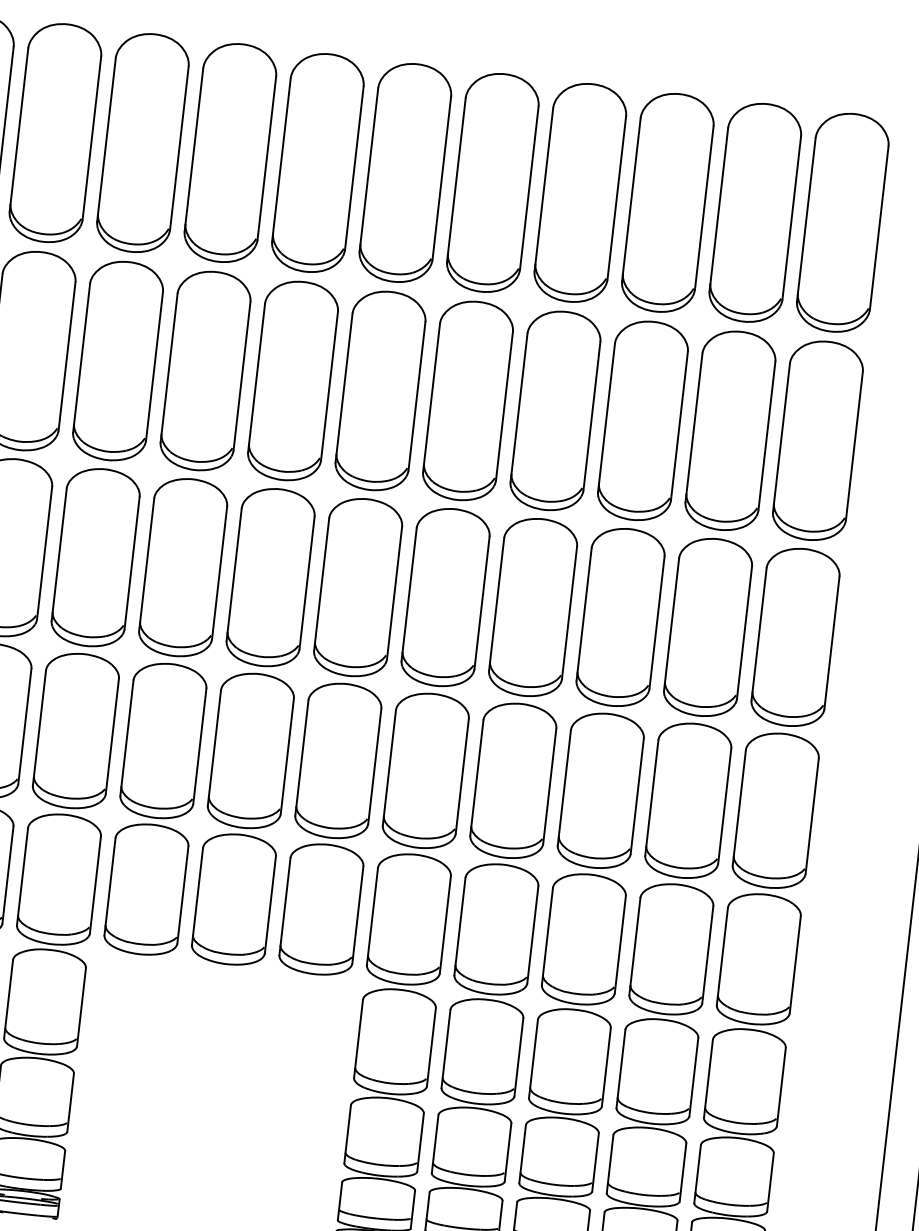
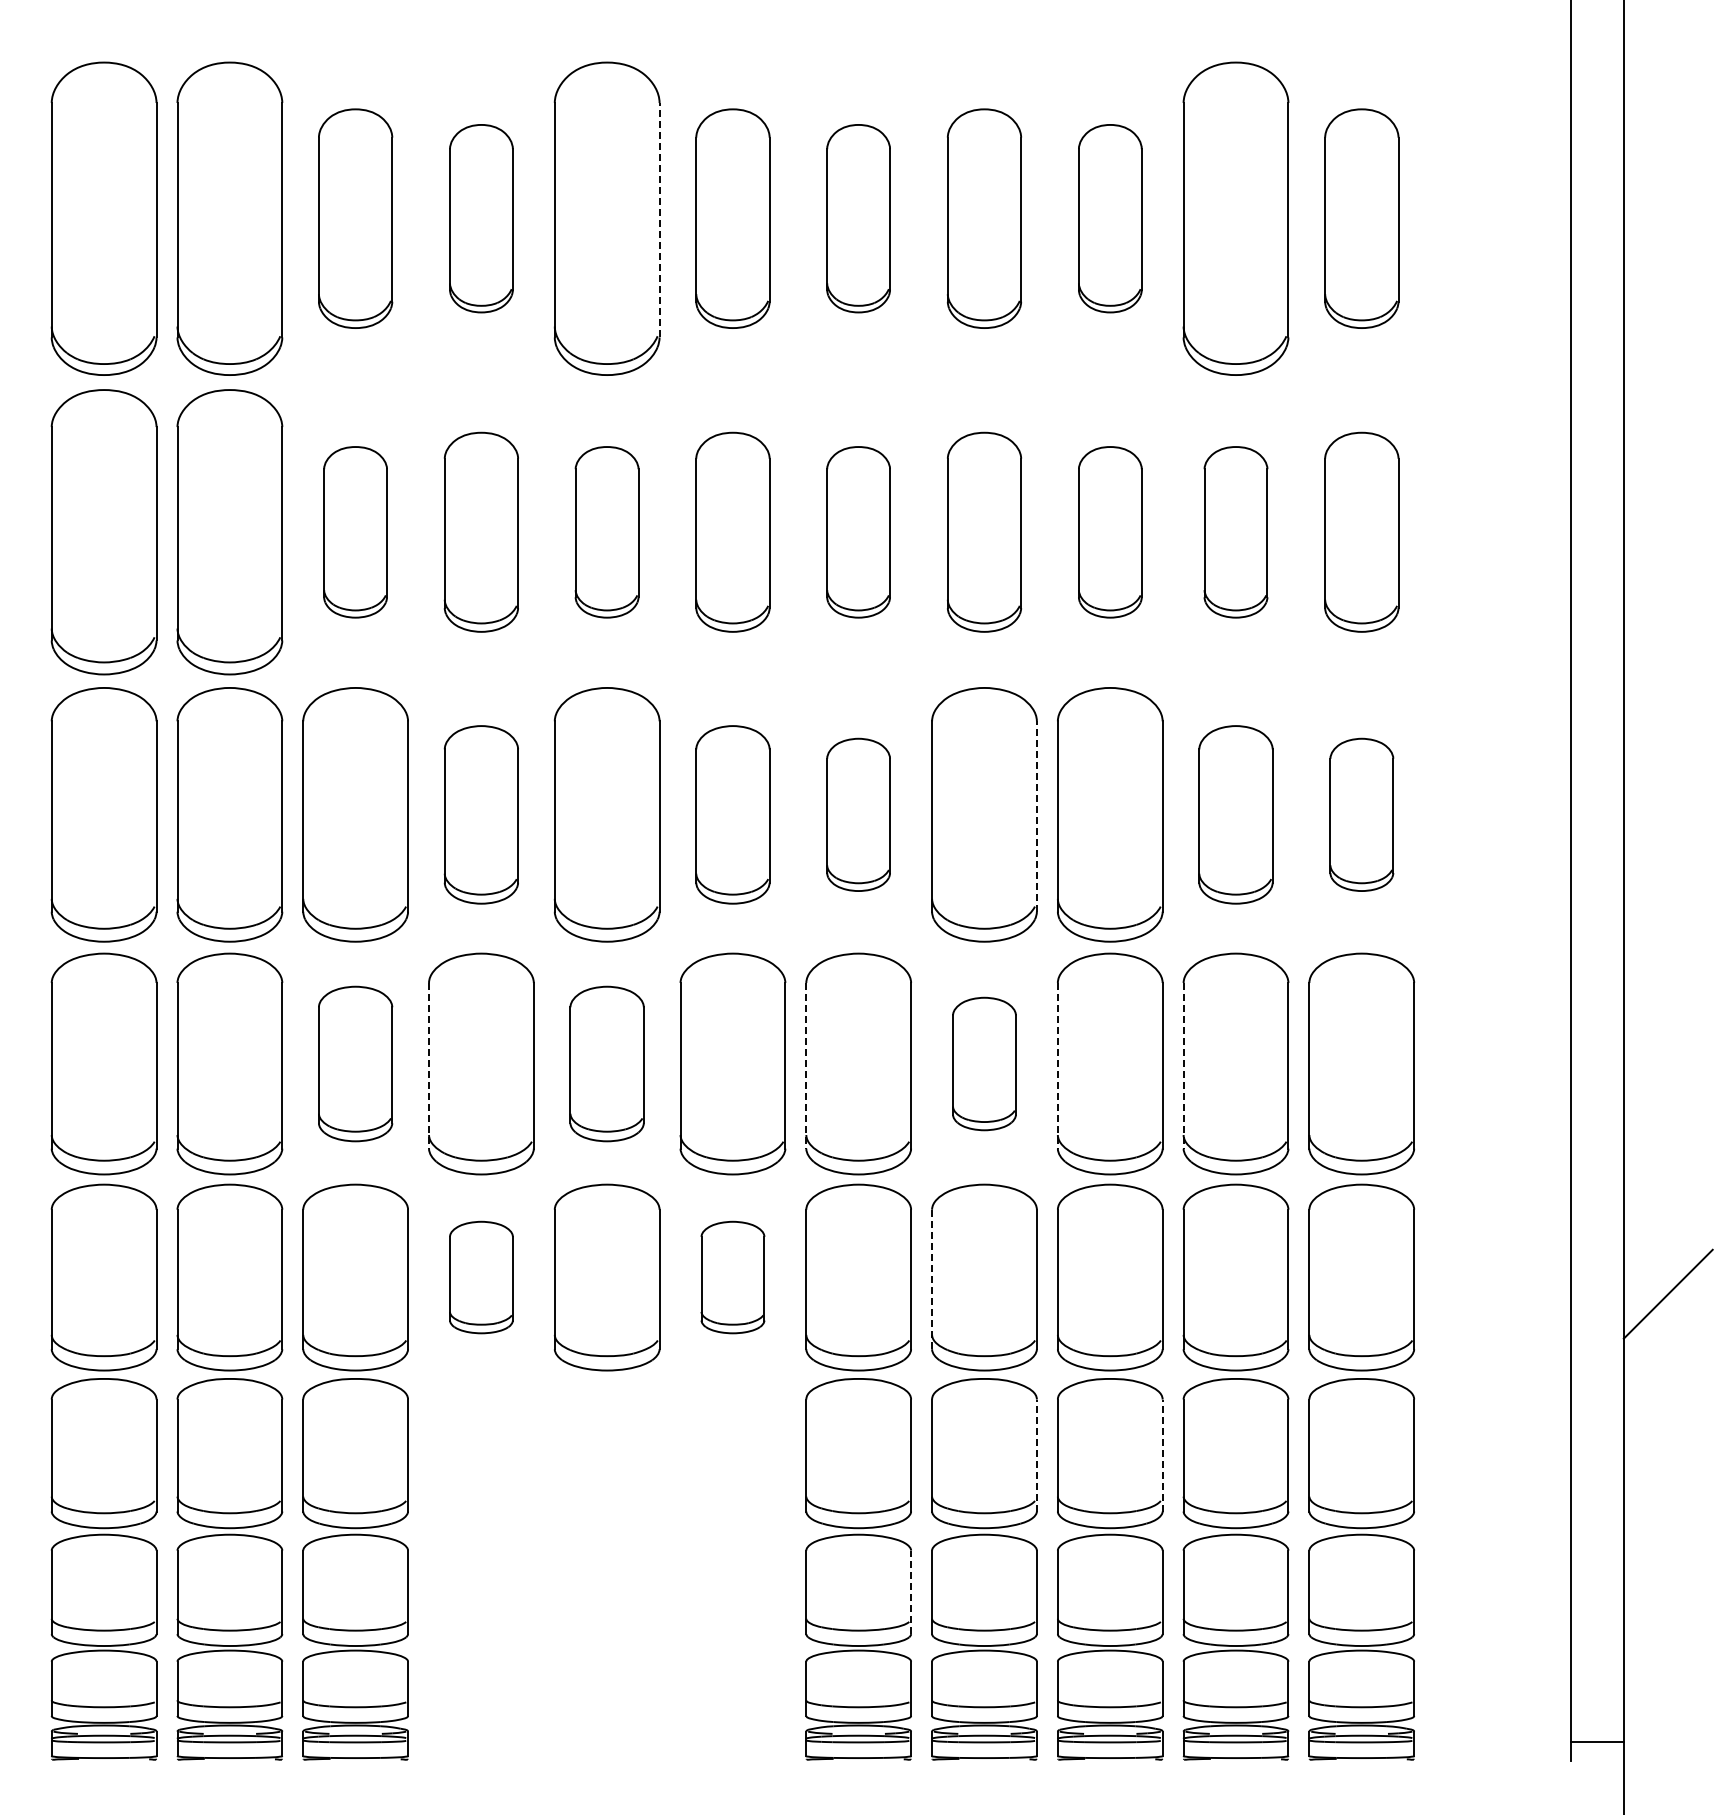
part: (142, 142) -> (355, 218), size x0.7
part: (230, 152) -> (481, 218), size x0.6
line: (354, 167) -> (659, 219), solid -> dashed
part: (405, 172) -> (732, 218), size x0.7
part: (492, 182) -> (858, 218), size x0.6
part: (580, 192) -> (984, 218), size x0.7
part: (668, 202) -> (1110, 218), size x0.6
part: (842, 222) -> (1361, 218), size x0.7
part: (118, 361) -> (355, 532), size x0.6
part: (205, 371) -> (481, 532), size x0.7
part: (292, 381) -> (606, 532), size x0.6
part: (380, 391) -> (732, 532), size x0.7
part: (467, 401) -> (858, 532), size x0.6
part: (555, 411) -> (984, 532), size x0.7
part: (643, 421) -> (1110, 532), size x0.6
part: (730, 431) -> (1235, 532), size x0.6
part: (817, 440) -> (1361, 532), size x0.7
part: (183, 567) -> (481, 814), size x0.7
part: (357, 587) -> (732, 814), size x0.7
part: (445, 597) -> (858, 814), size x0.6
line: (569, 612) -> (1036, 816), solid -> dashed
part: (707, 627) -> (1235, 814), size x0.7
part: (795, 637) -> (1361, 814), size x0.6
part: (75, 730) -> (355, 1063), size x0.7
line: (127, 737) -> (429, 1065), solid -> dashed
part: (250, 750) -> (606, 1063), size x0.7
line: (389, 767) -> (806, 1065), solid -> dashed
part: (513, 780) -> (984, 1063), size x0.6
line: (564, 787) -> (1057, 1065), solid -> dashed
line: (651, 797) -> (1183, 1065), solid -> dashed
part: (146, 889) -> (481, 1277), size x0.6
part: (321, 909) -> (732, 1277), size x0.6
line: (460, 926) -> (932, 1279), solid -> dashed
line: (518, 1057) -> (1036, 1455), solid -> dashed
line: (606, 1067) -> (1162, 1455), solid -> dashed
line: (420, 1142) -> (911, 1592), solid -> dashed

